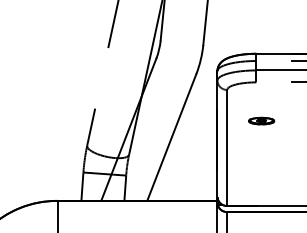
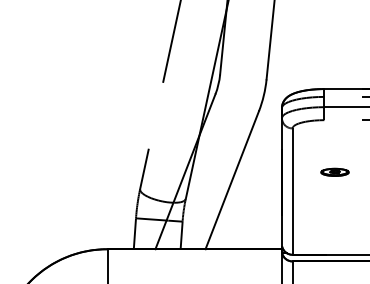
part: (261, 120) -> (334, 171), moved

